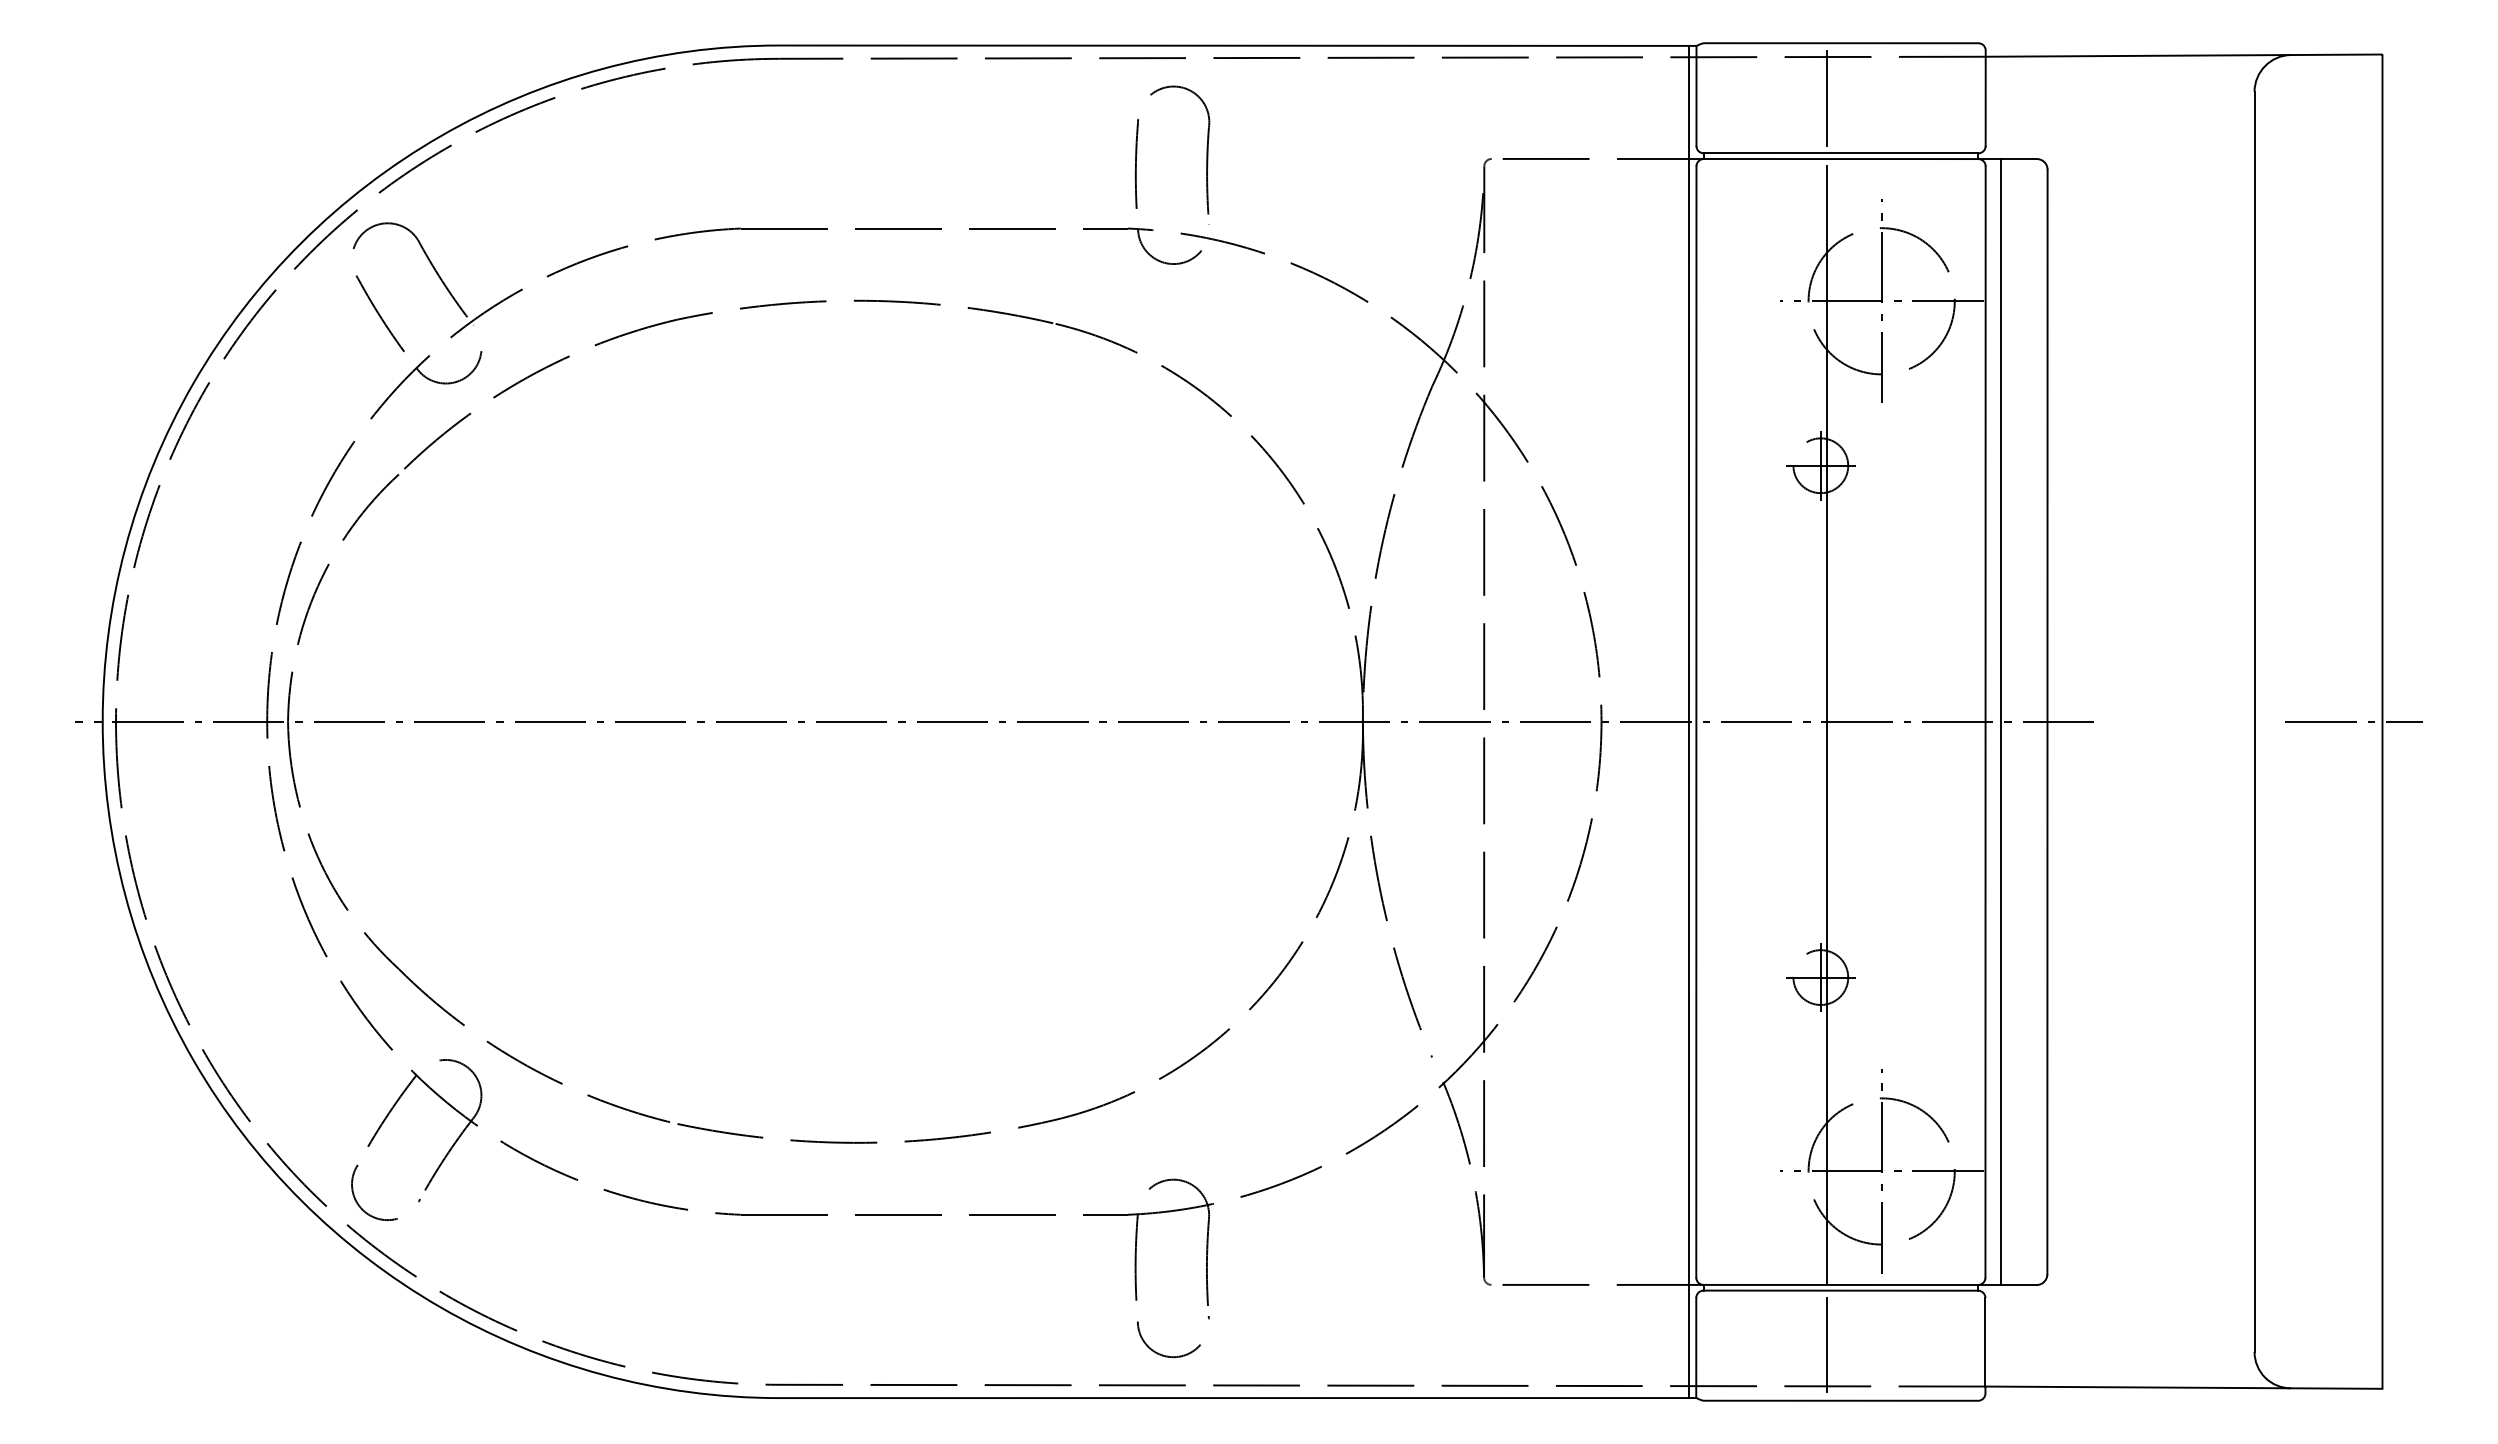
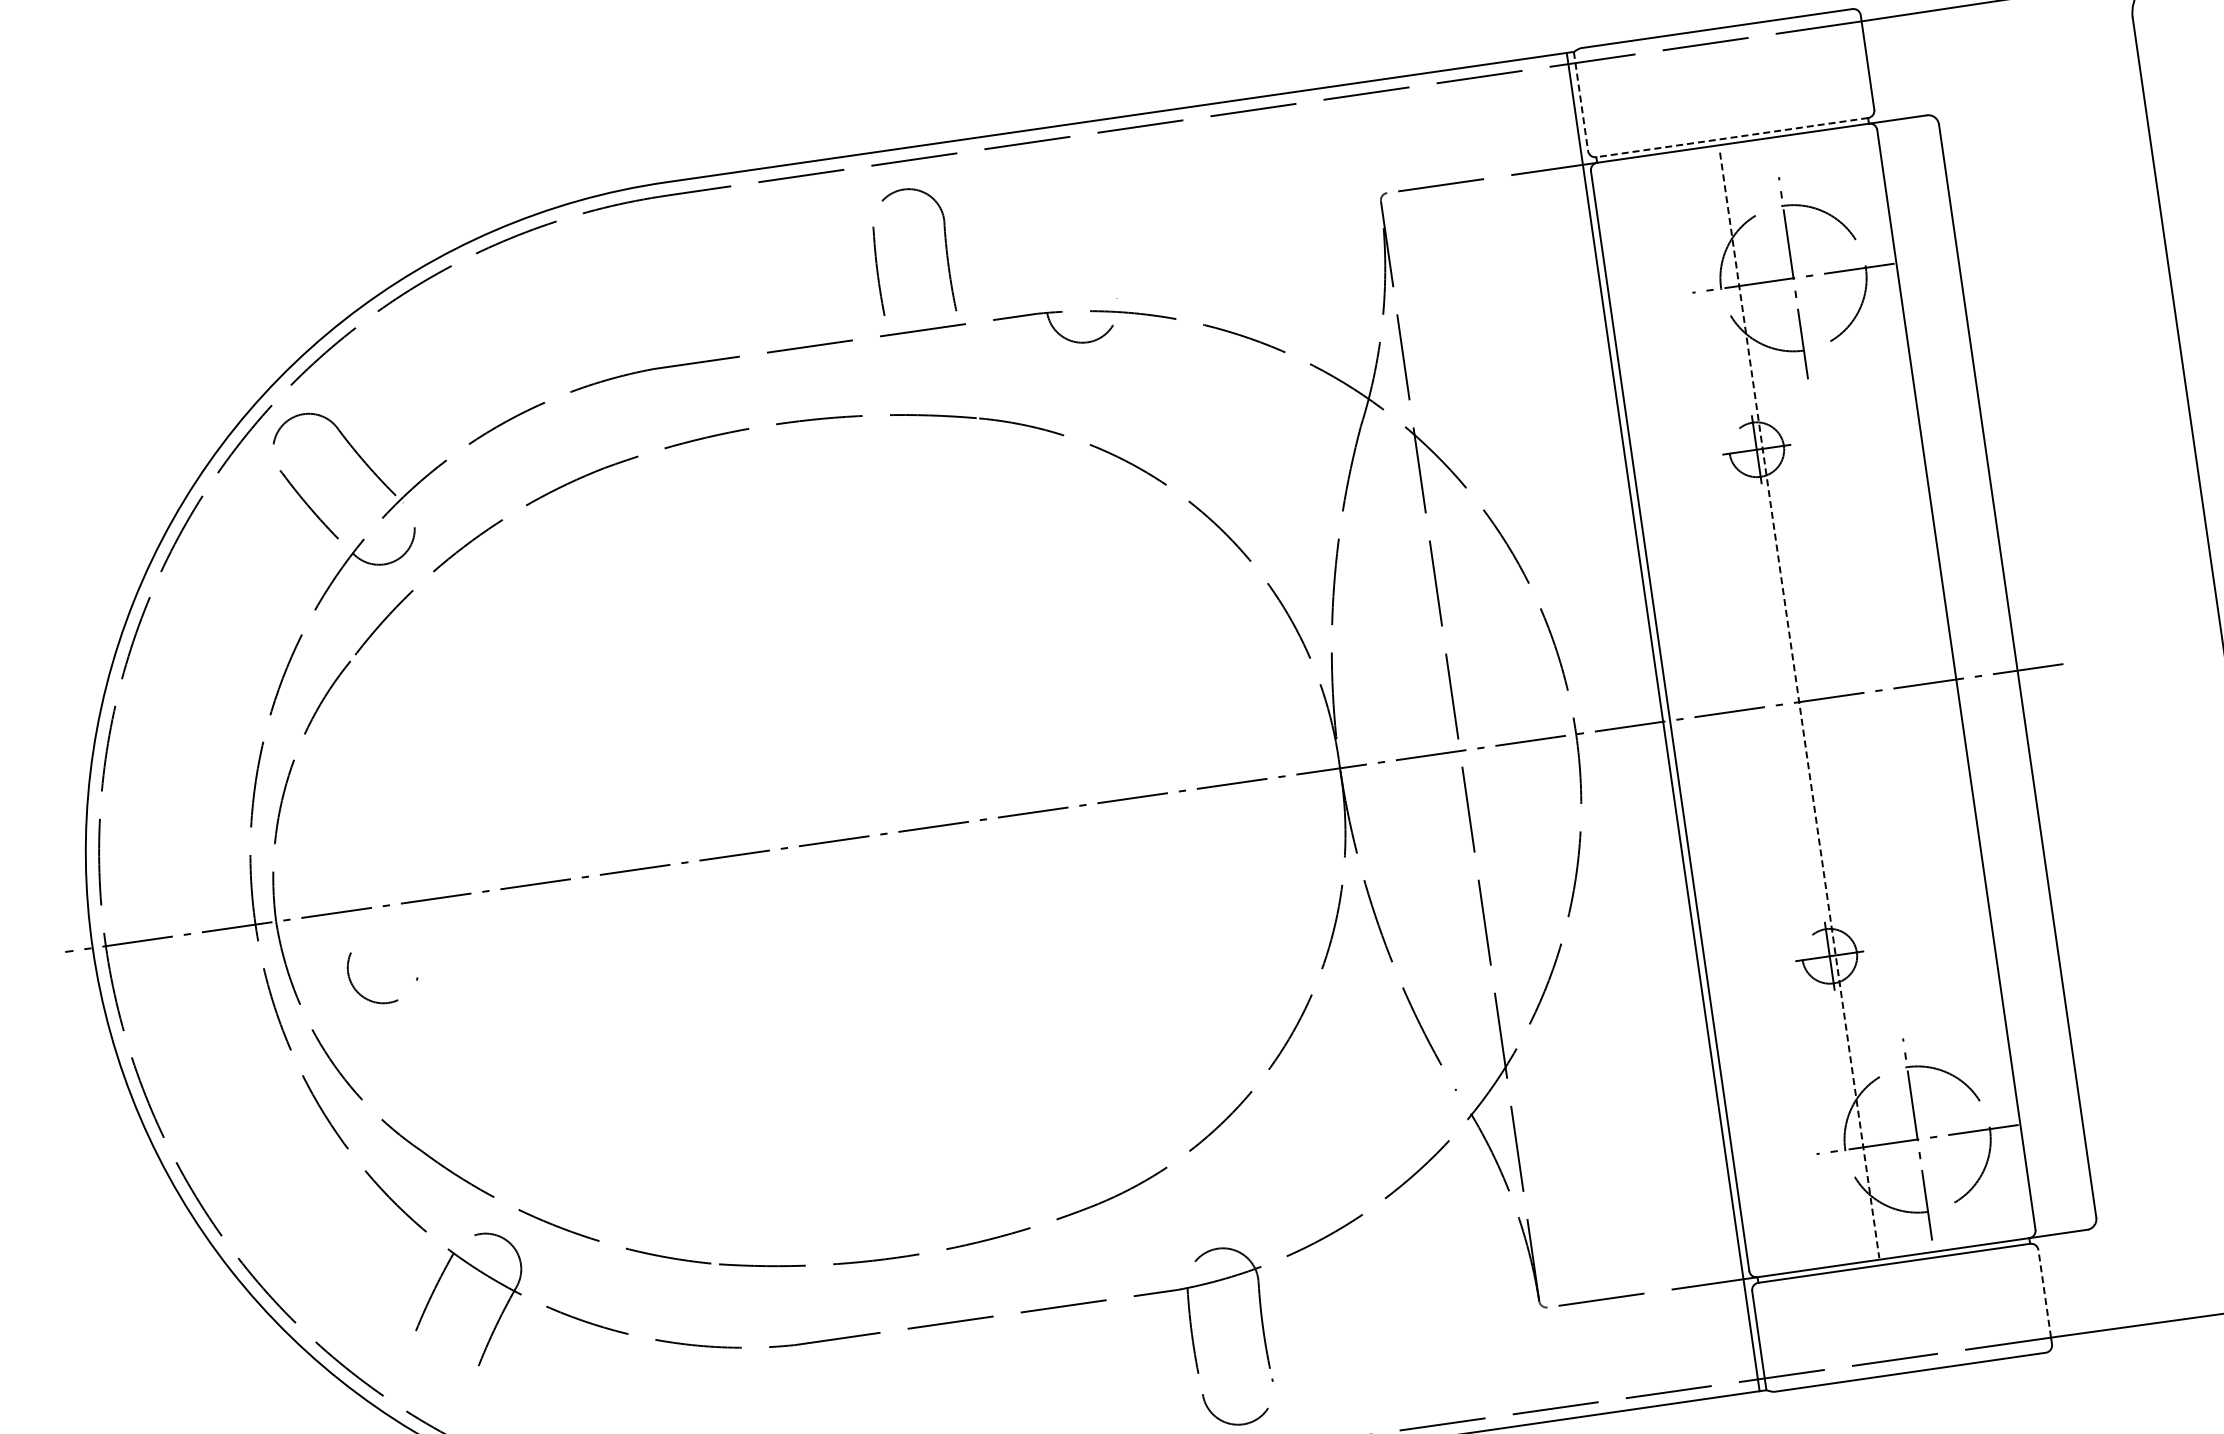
line: (1696, 96) -> (1581, 101), solid -> dashed
line: (1826, 98) -> (1710, 85), removed
part: (1206, 149) -> (945, 247), moved
line: (1840, 153) -> (1731, 137), solid -> dashed
line: (2000, 722) -> (1971, 678), removed
line: (1826, 725) -> (1799, 706), solid -> dashed
arc: (382, 1218) -> (383, 1002), moved
line: (1985, 1341) -> (2044, 1293), solid -> dashed
line: (1826, 1344) -> (1887, 1318), removed

